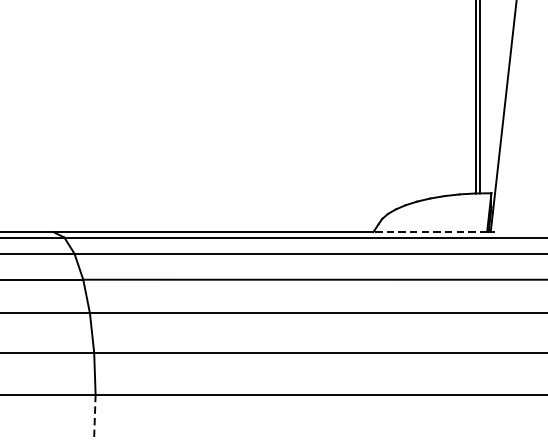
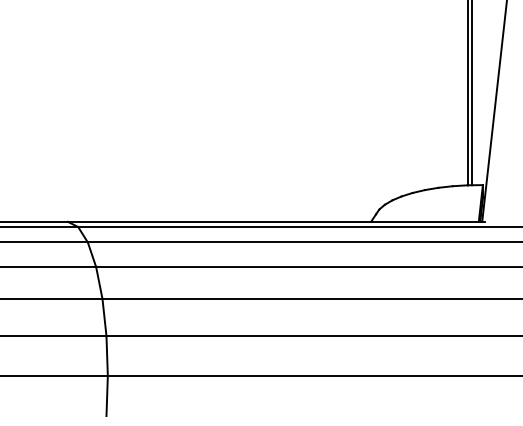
line: (429, 231) -> (424, 221), dashed -> solid
line: (95, 416) -> (107, 396), dashed -> solid

